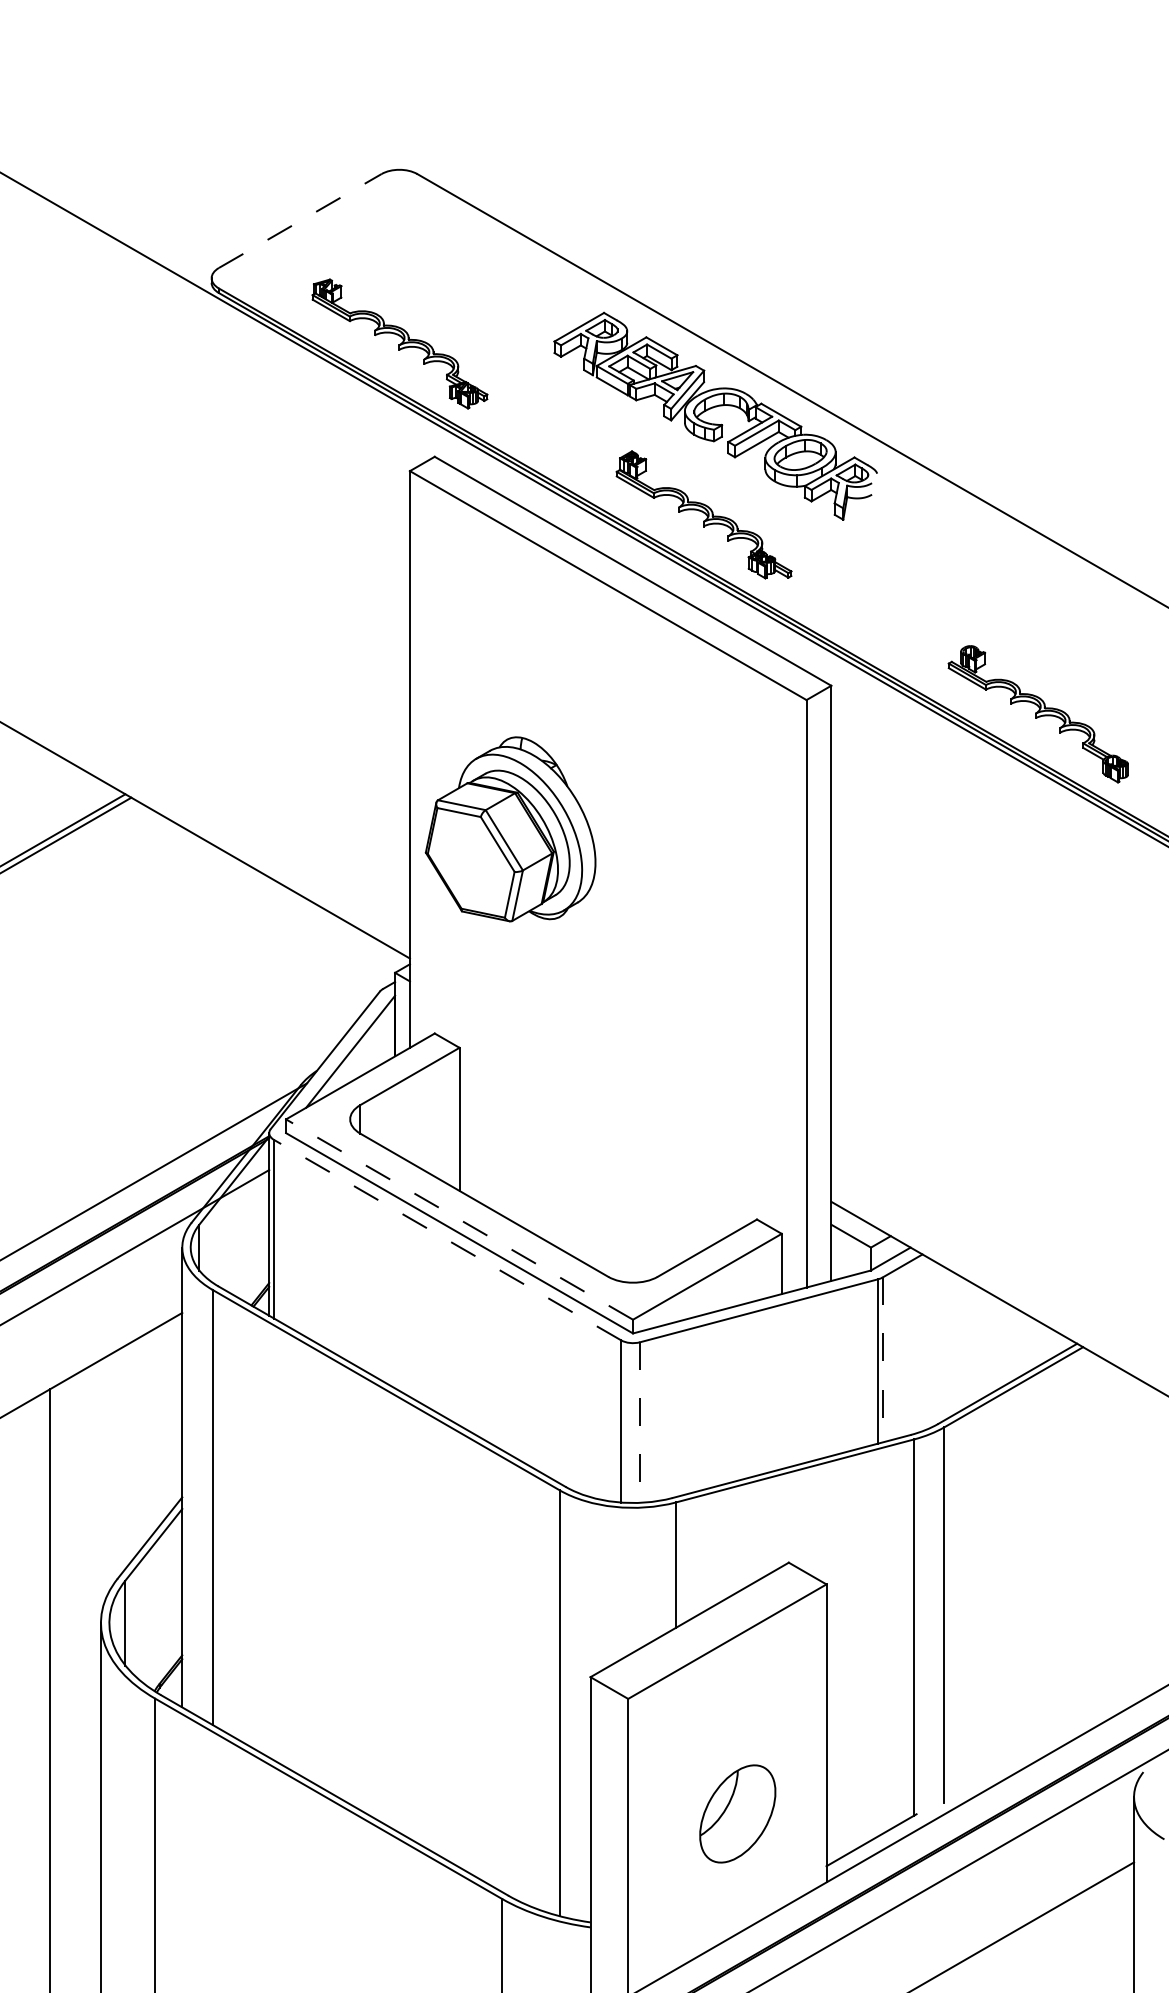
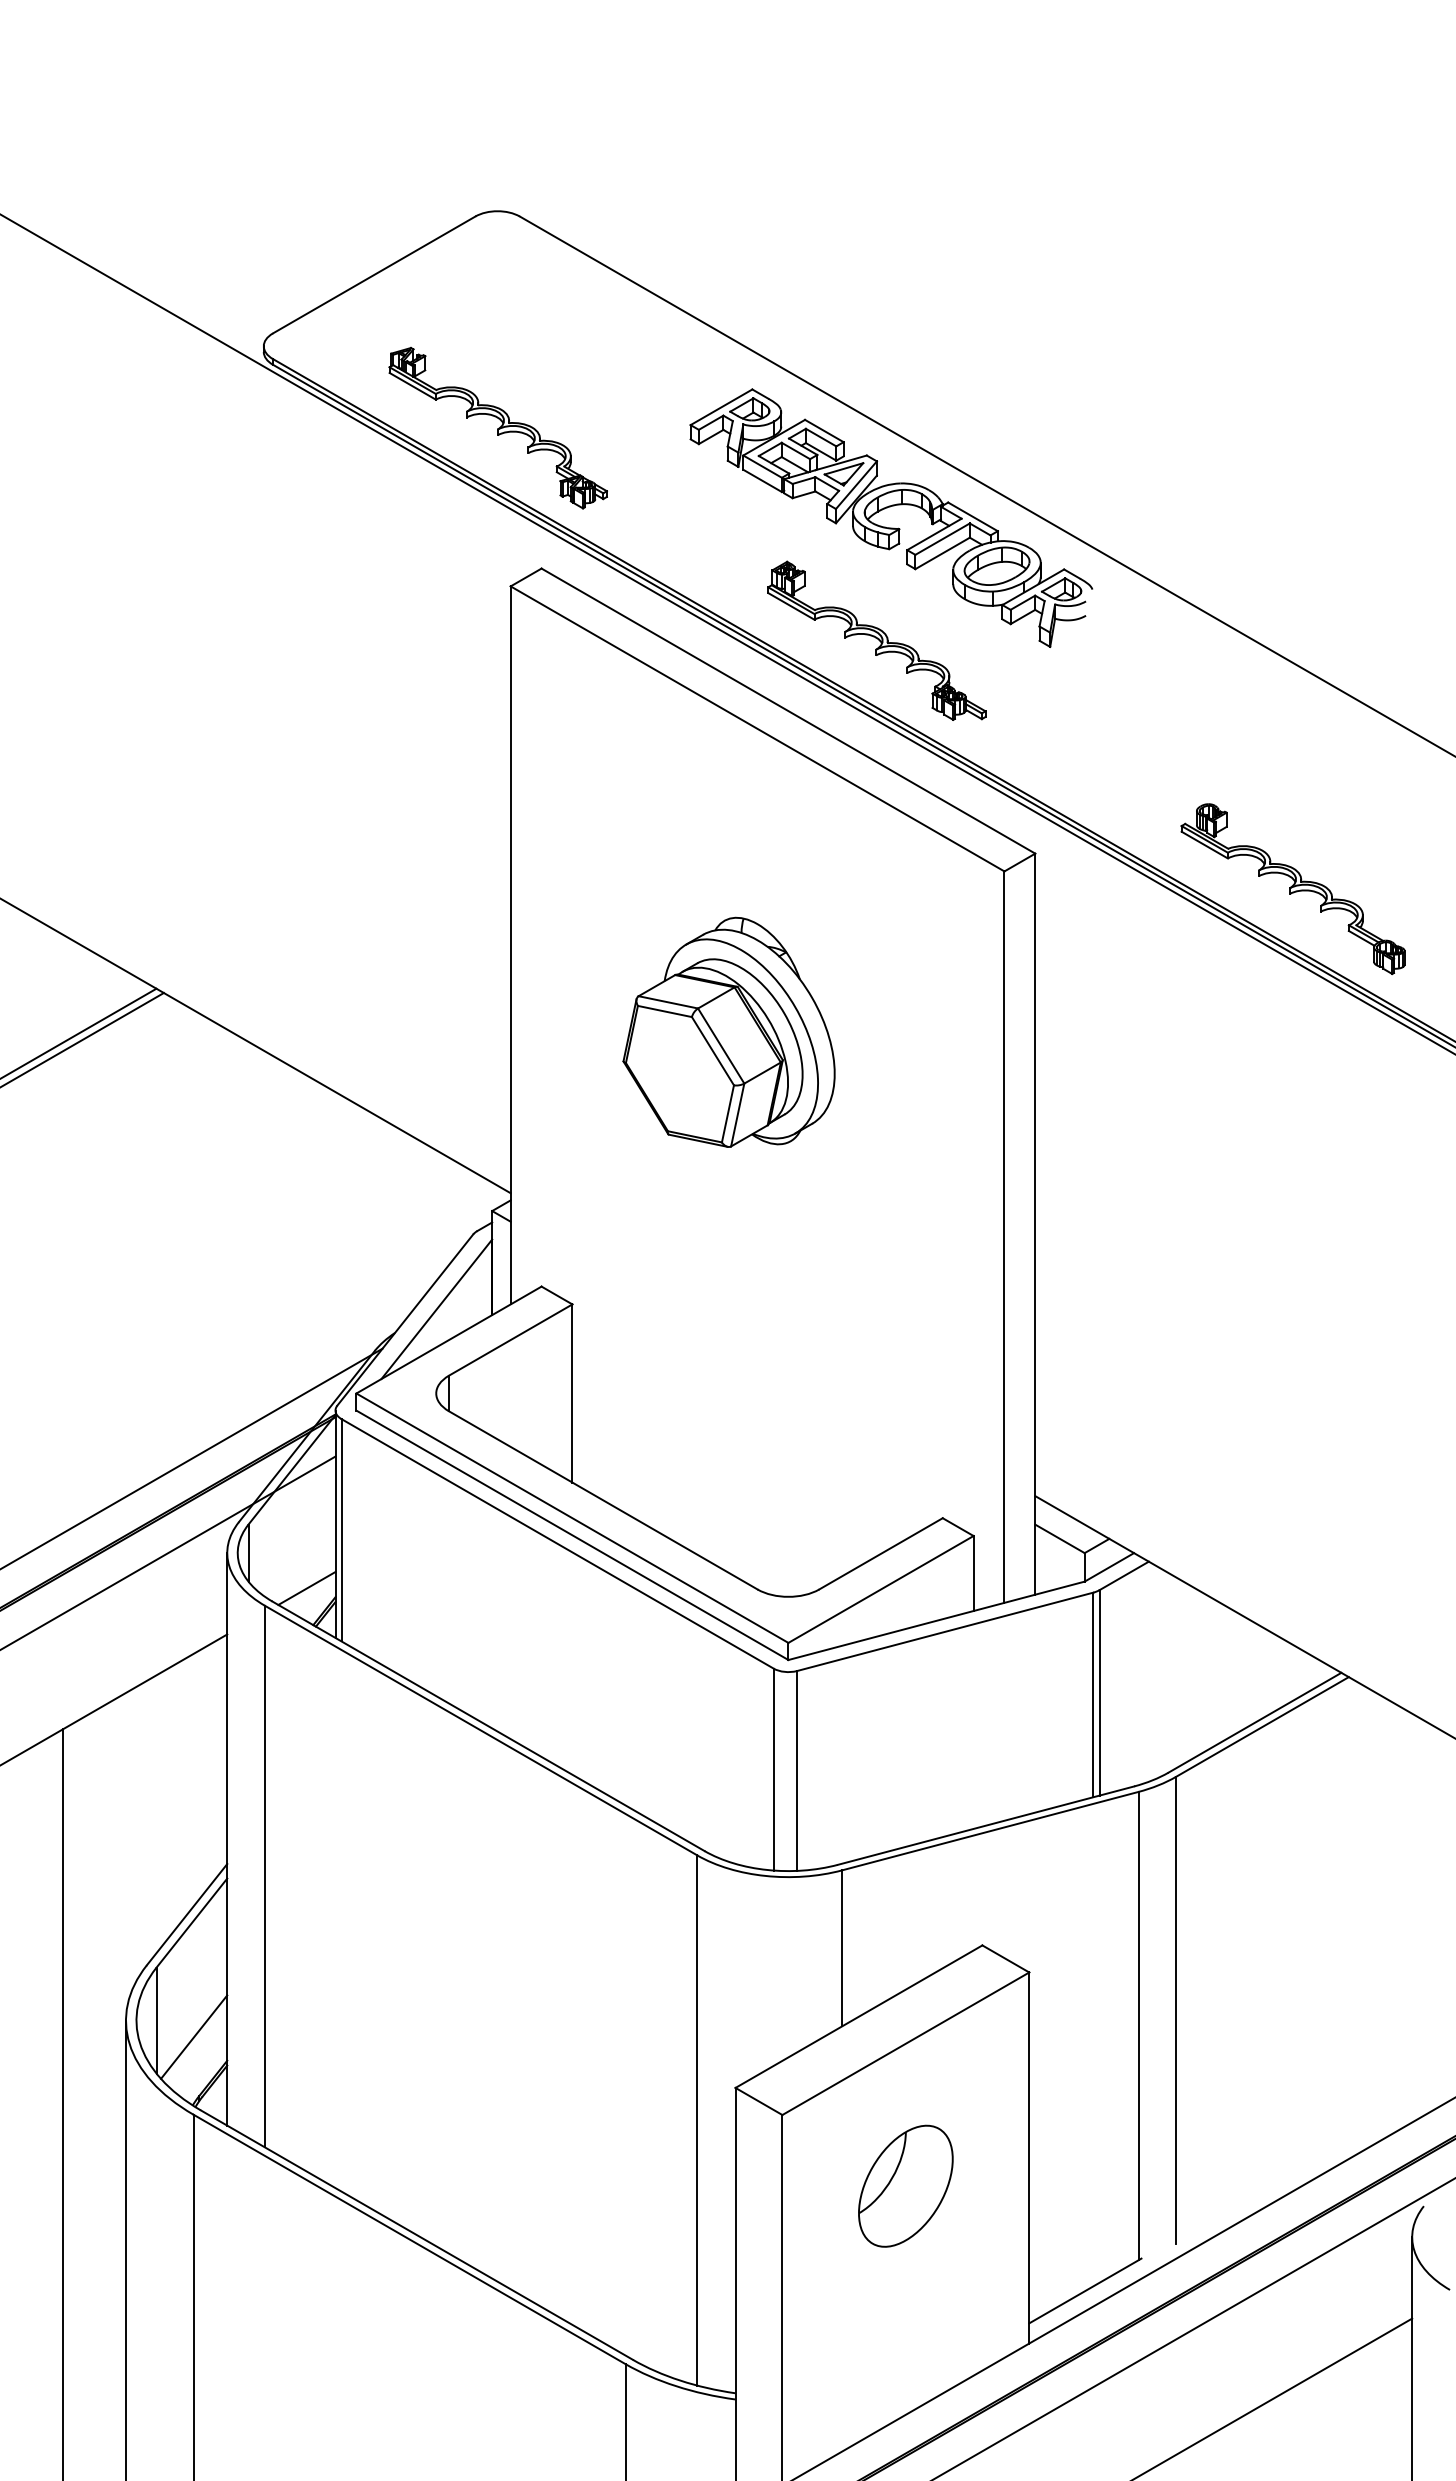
line: (300, 220) -> (374, 274), dashed -> solid
part: (510, 828) -> (728, 1031), moved
line: (459, 1218) -> (572, 1517), dashed -> solid
line: (447, 1239) -> (557, 1543), dashed -> solid
line: (245, 1276) -> (306, 1588), added
line: (882, 1359) -> (1099, 1692), dashed -> solid
line: (640, 1422) -> (797, 1770), dashed -> solid
line: (155, 1635) -> (194, 2036), added
part: (737, 1813) -> (905, 2185), moved

